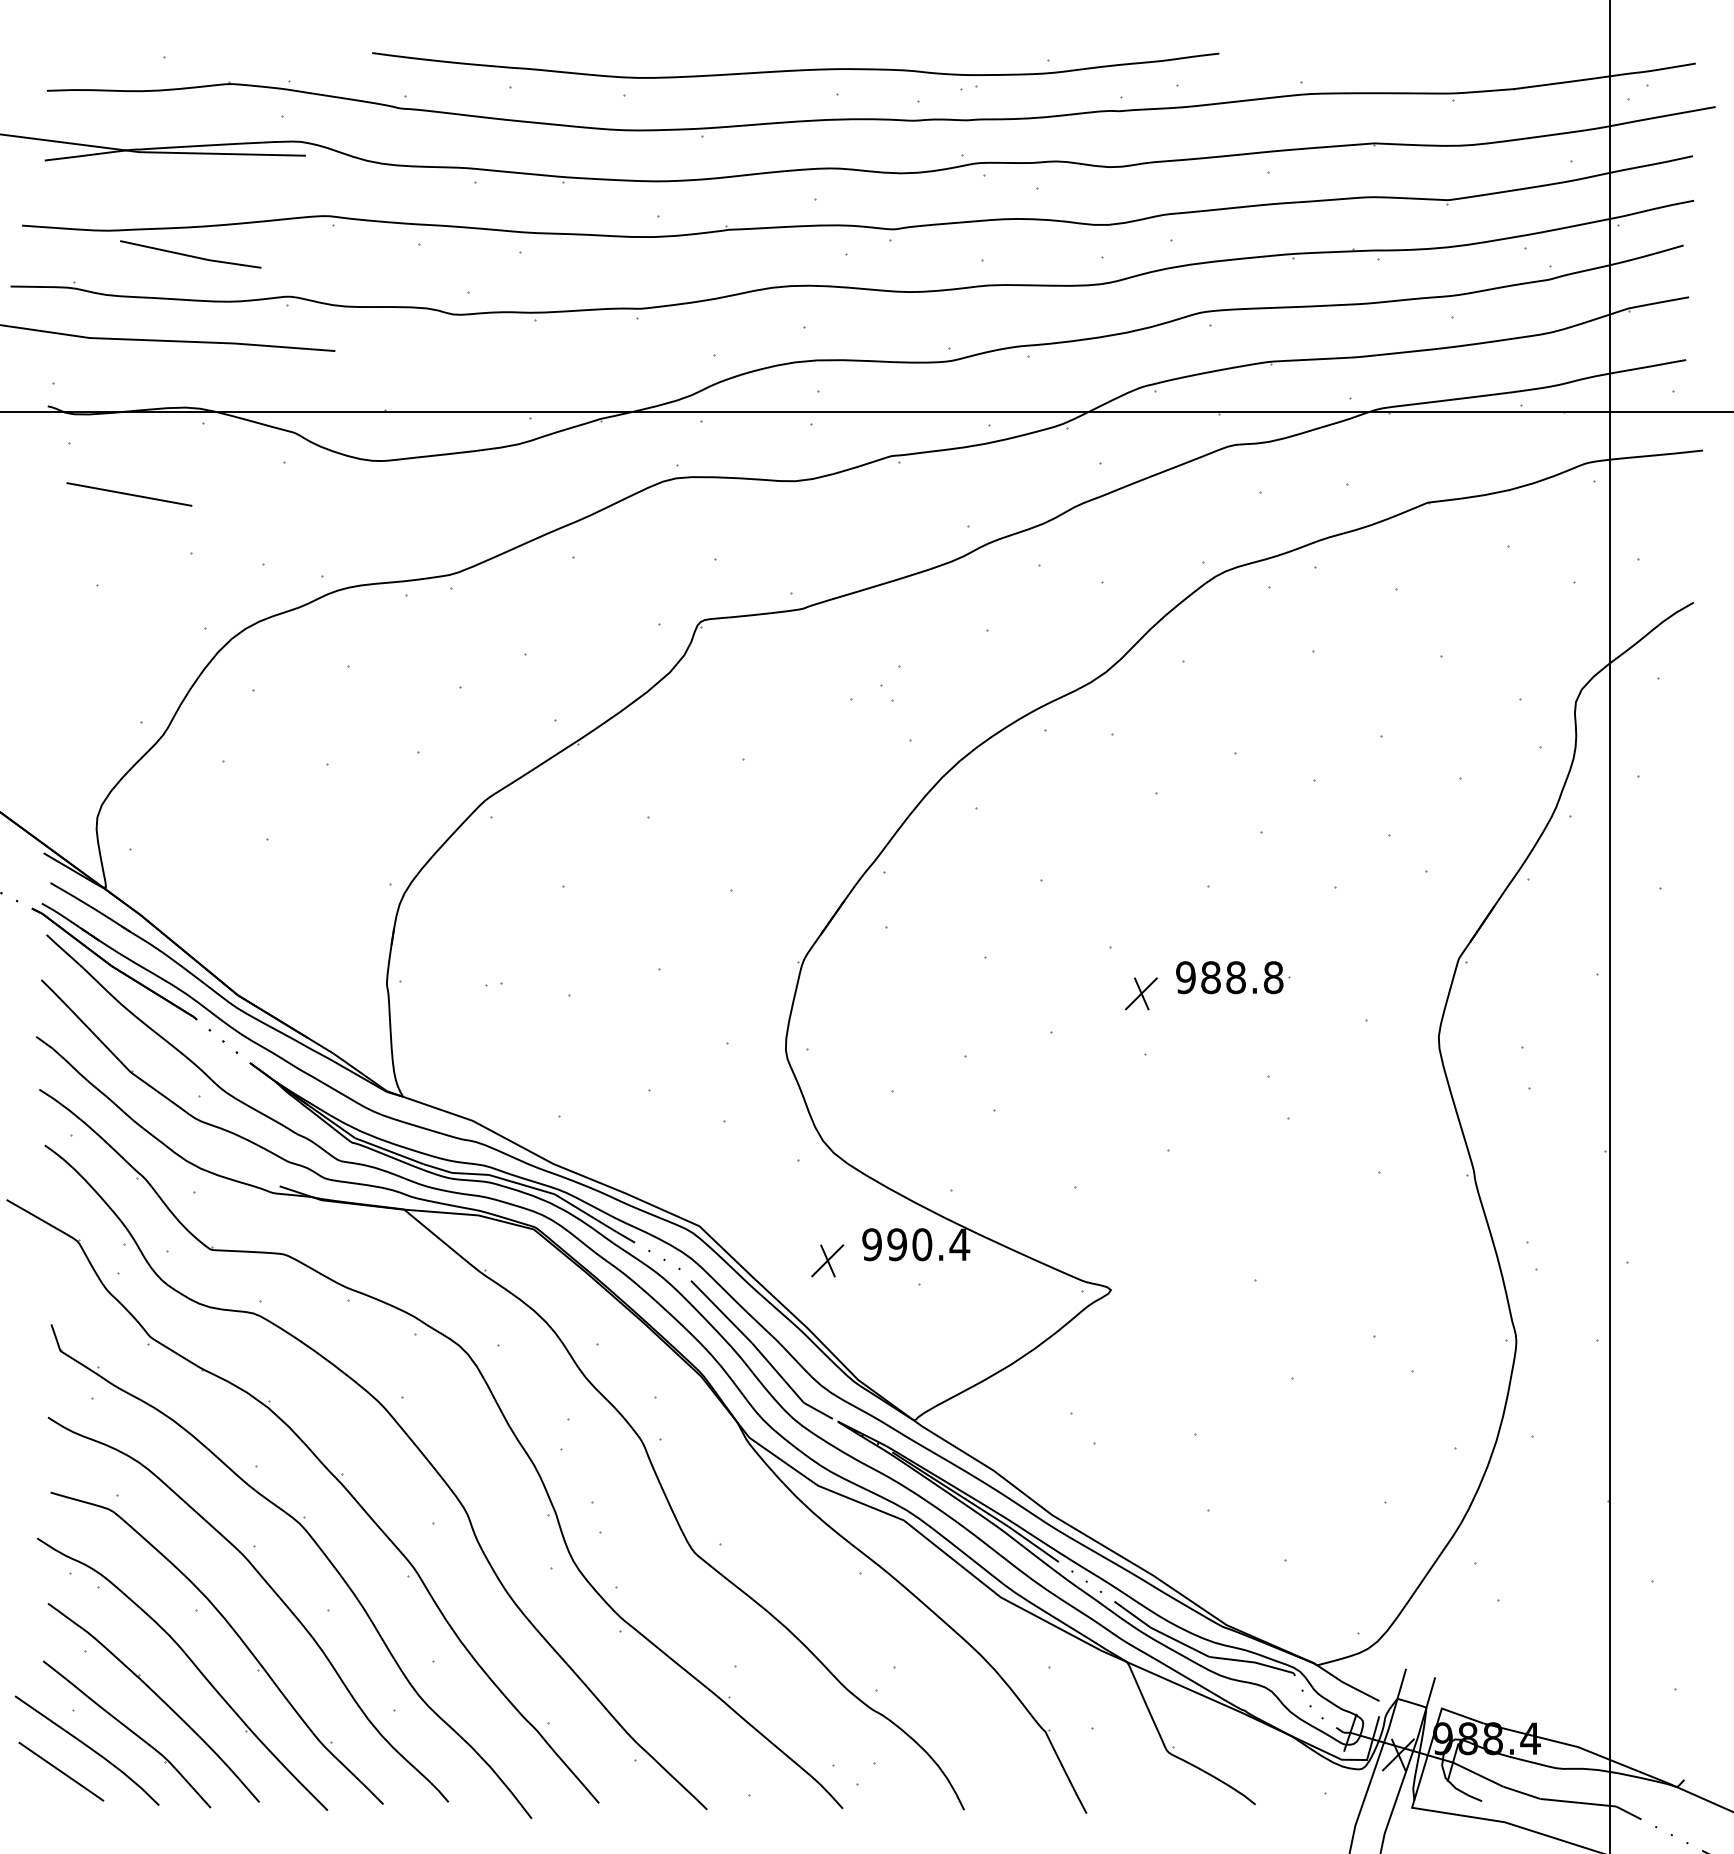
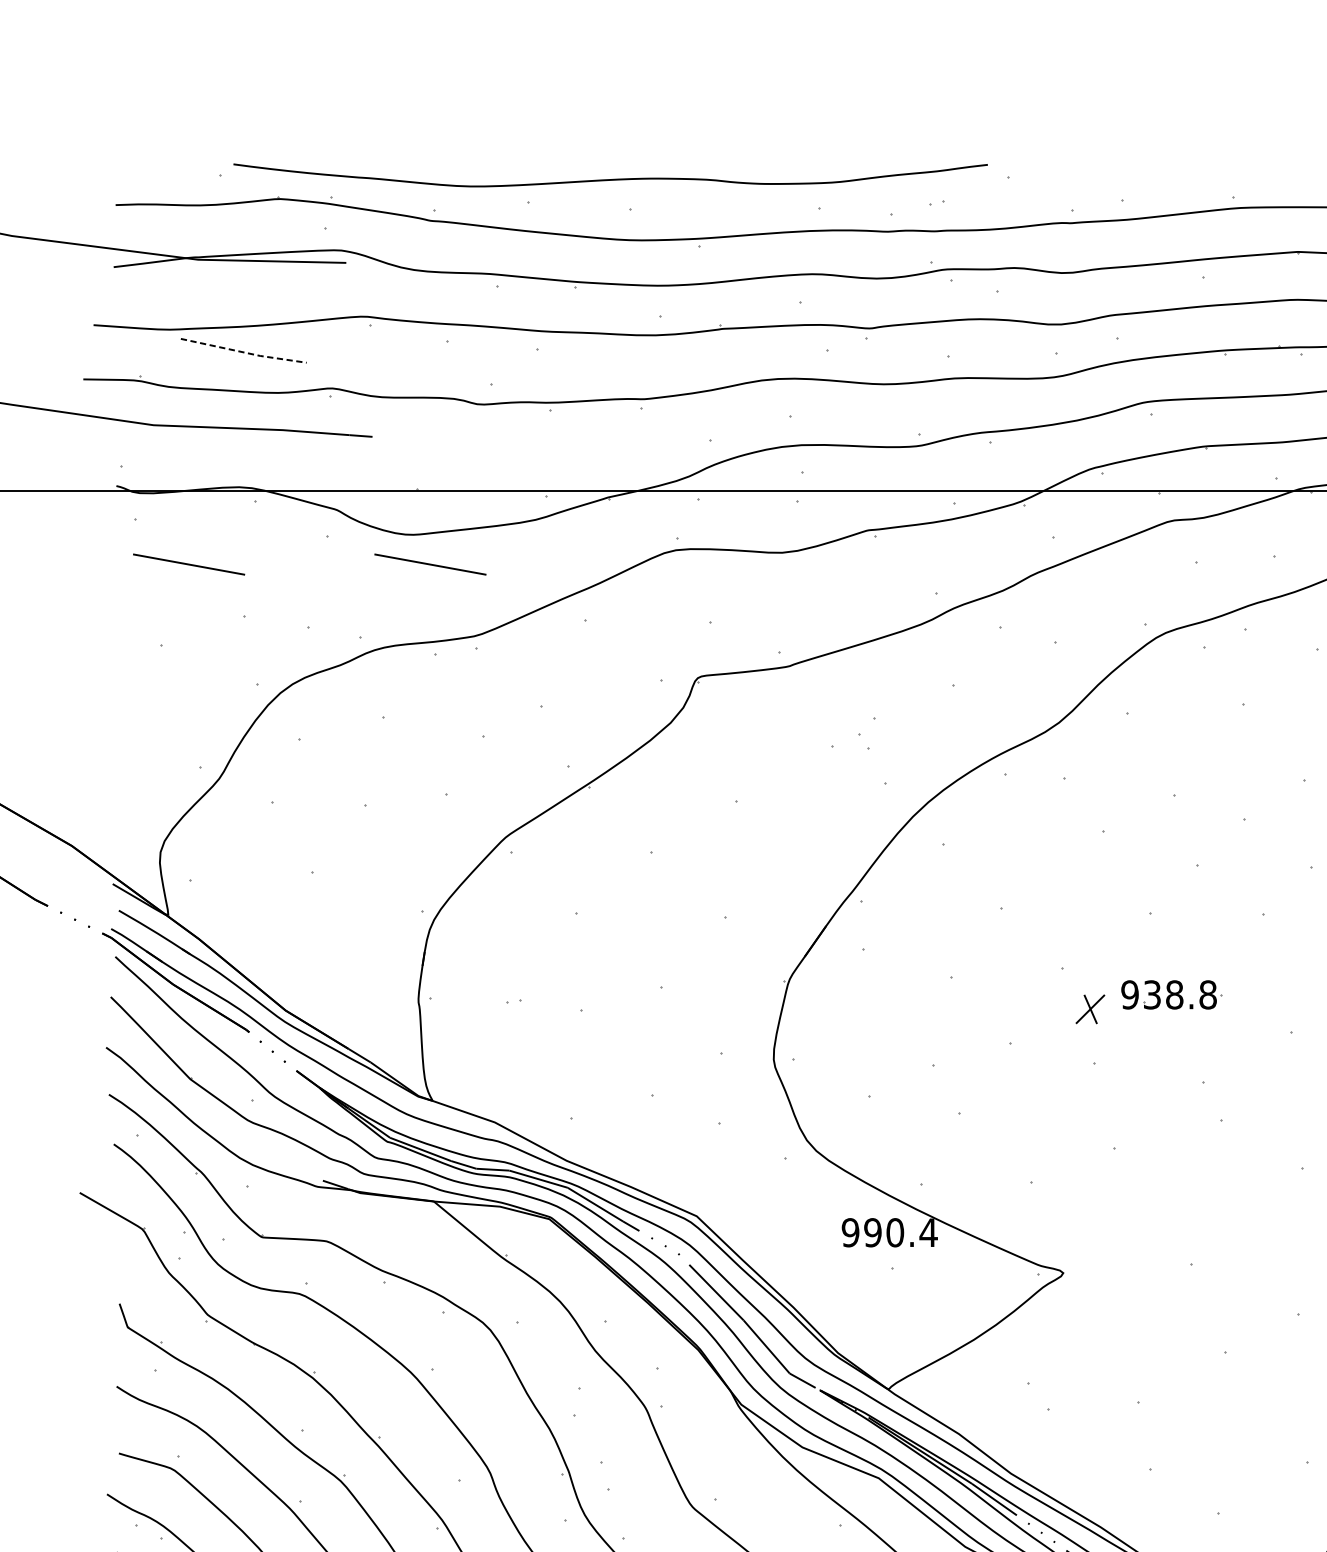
curve: (795, 69) -> (610, 178), moved
line: (190, 256) -> (243, 352), solid -> dashed
line: (400, 494) -> (430, 564), added
text: (1210, 977) -> (1151, 994), 988.8 -> 938.8
part: (827, 1260) -> (810, 1246), removed

